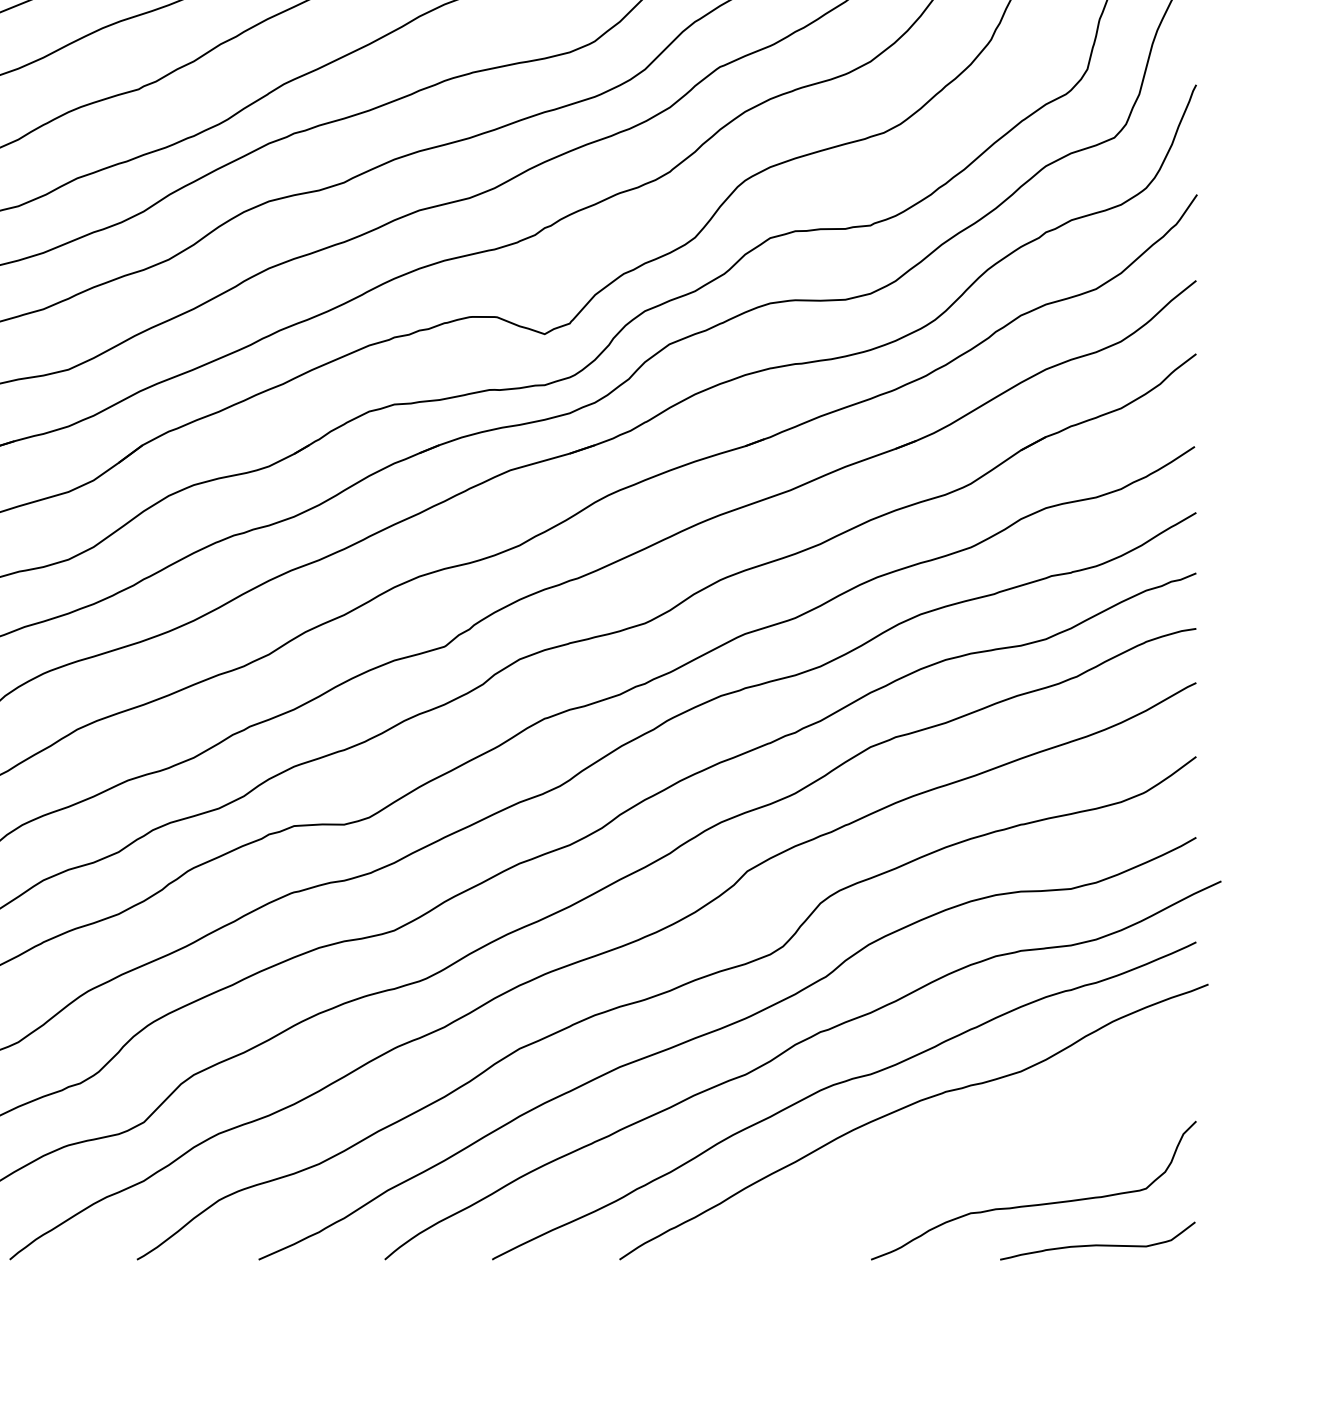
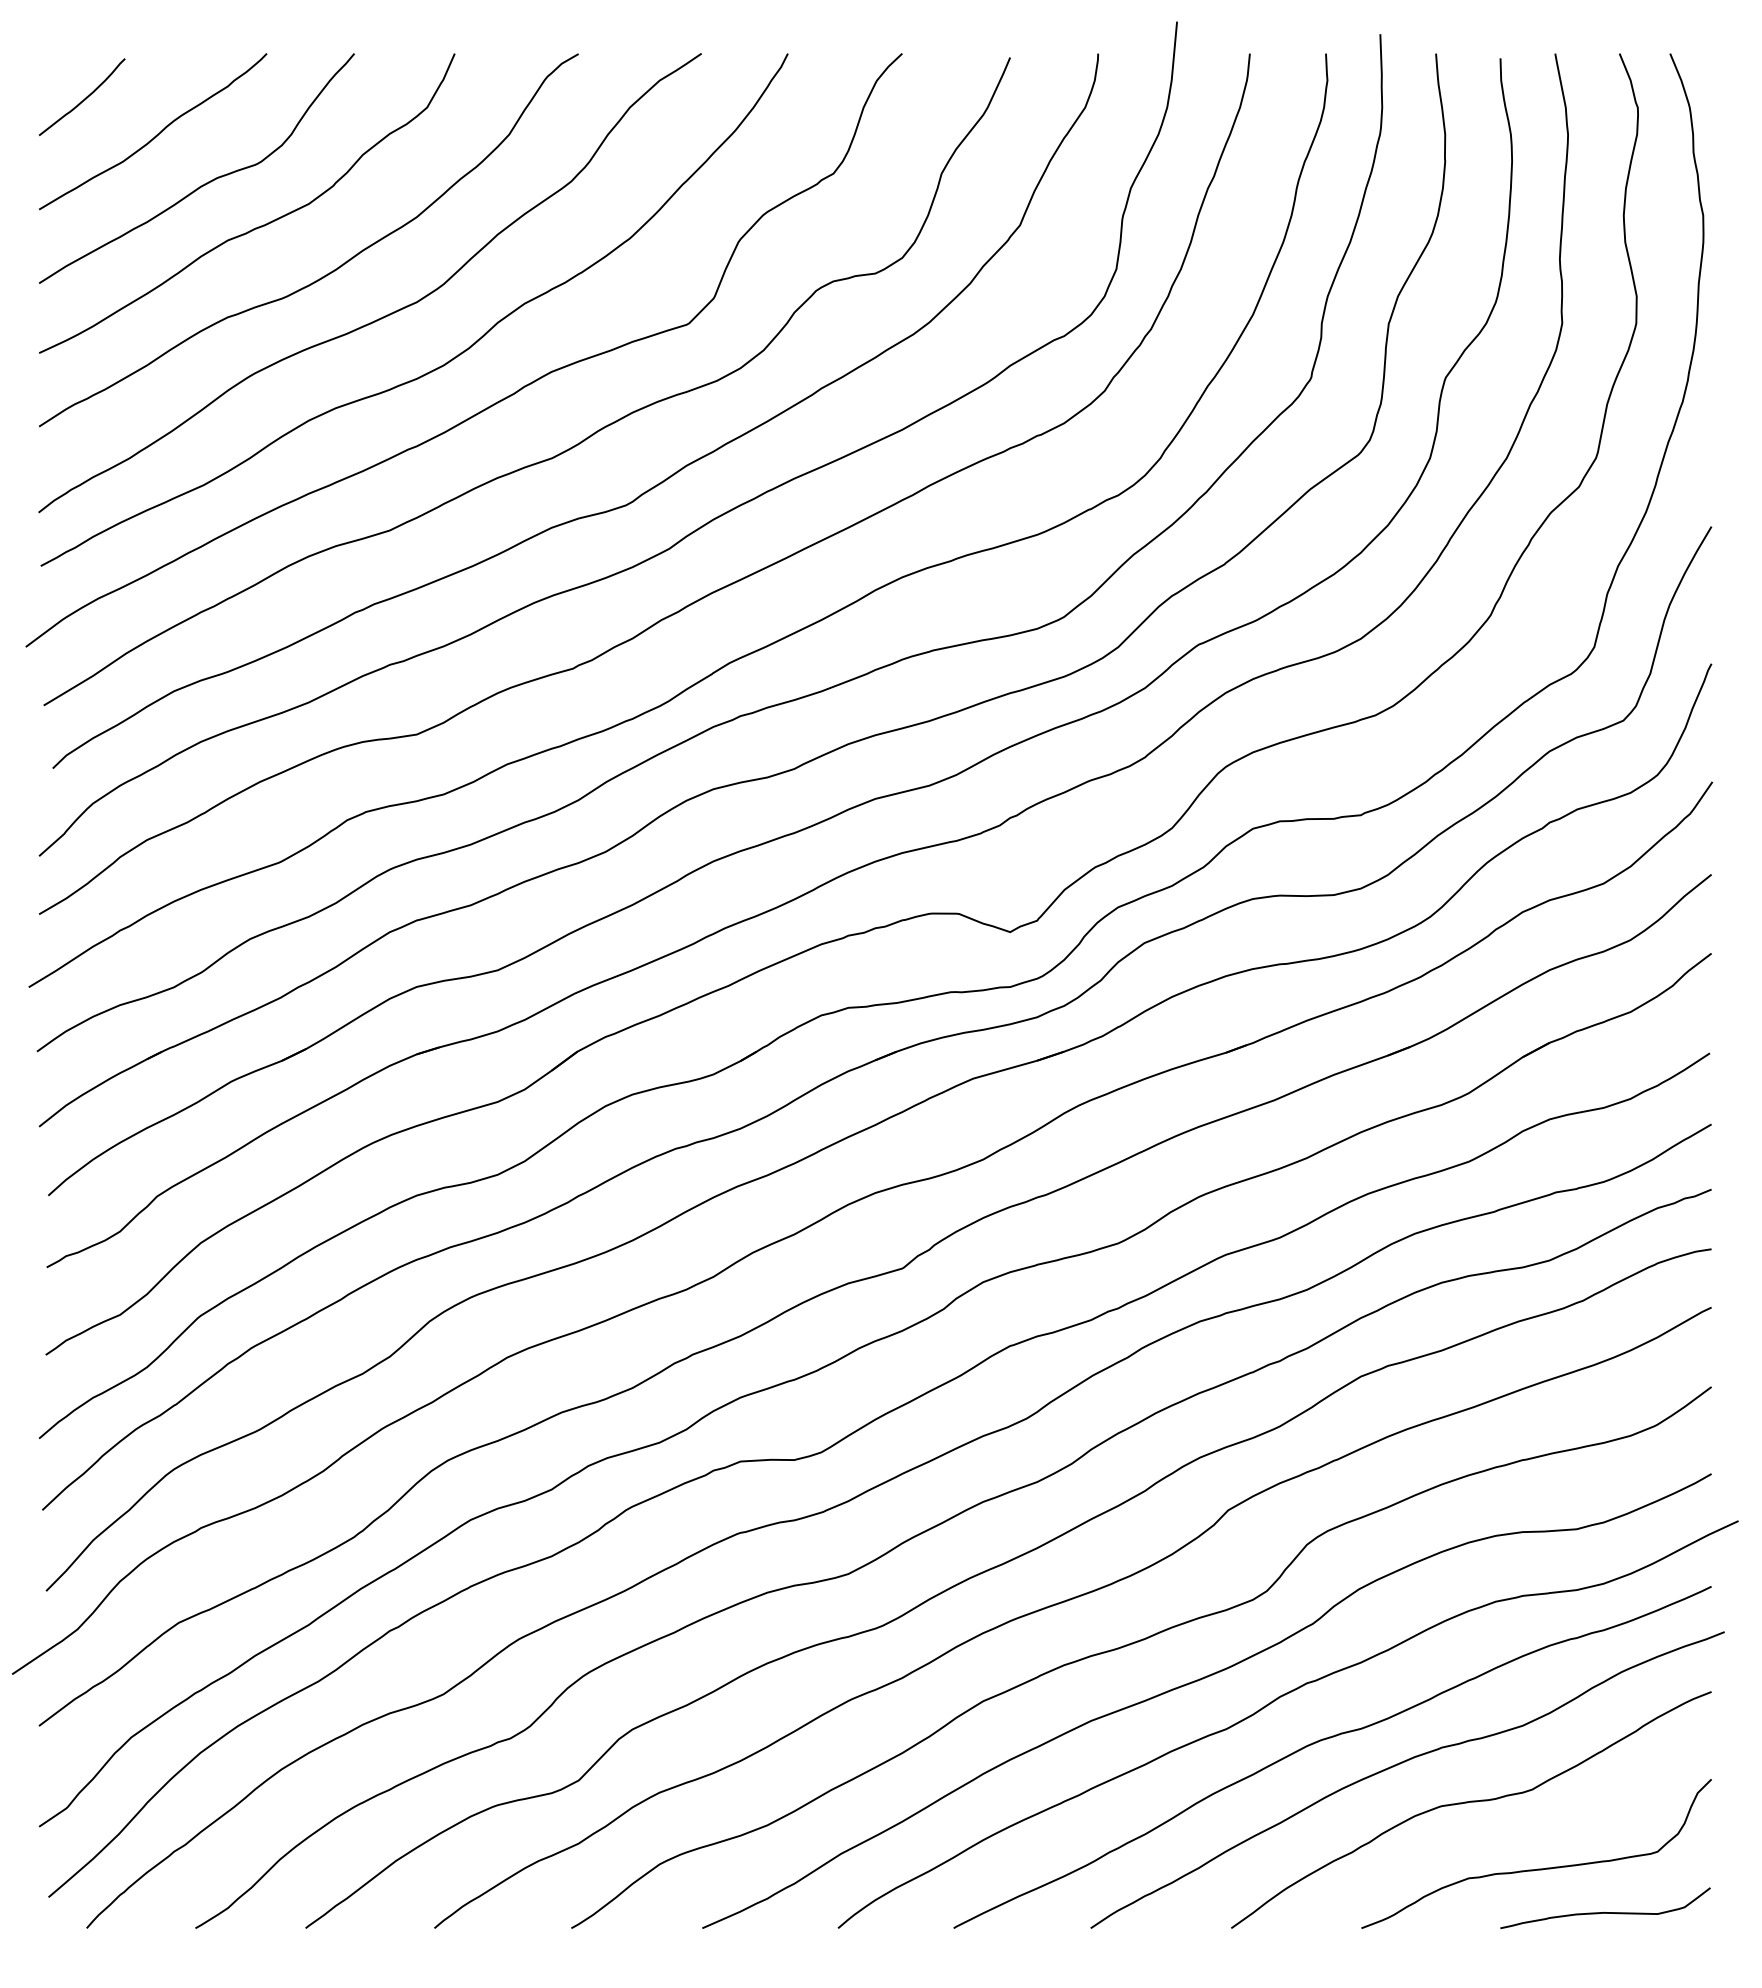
curve: (973, 1142) -> (1471, 1802), added

